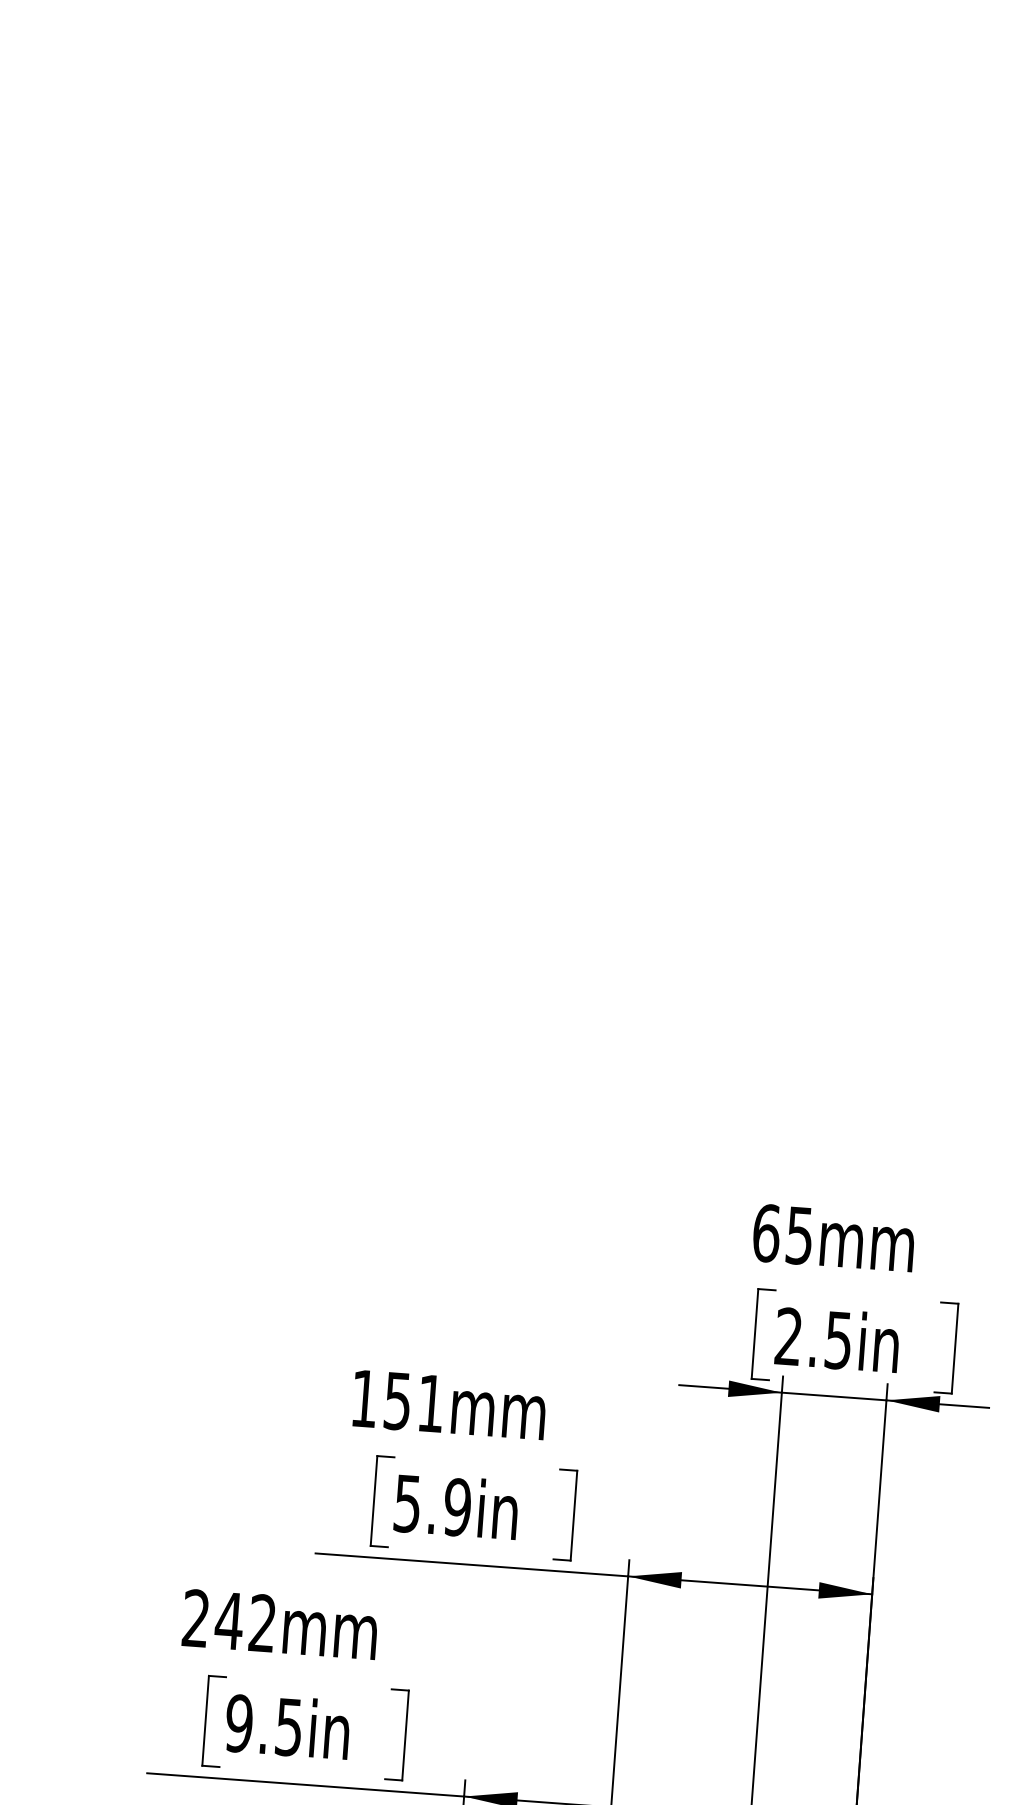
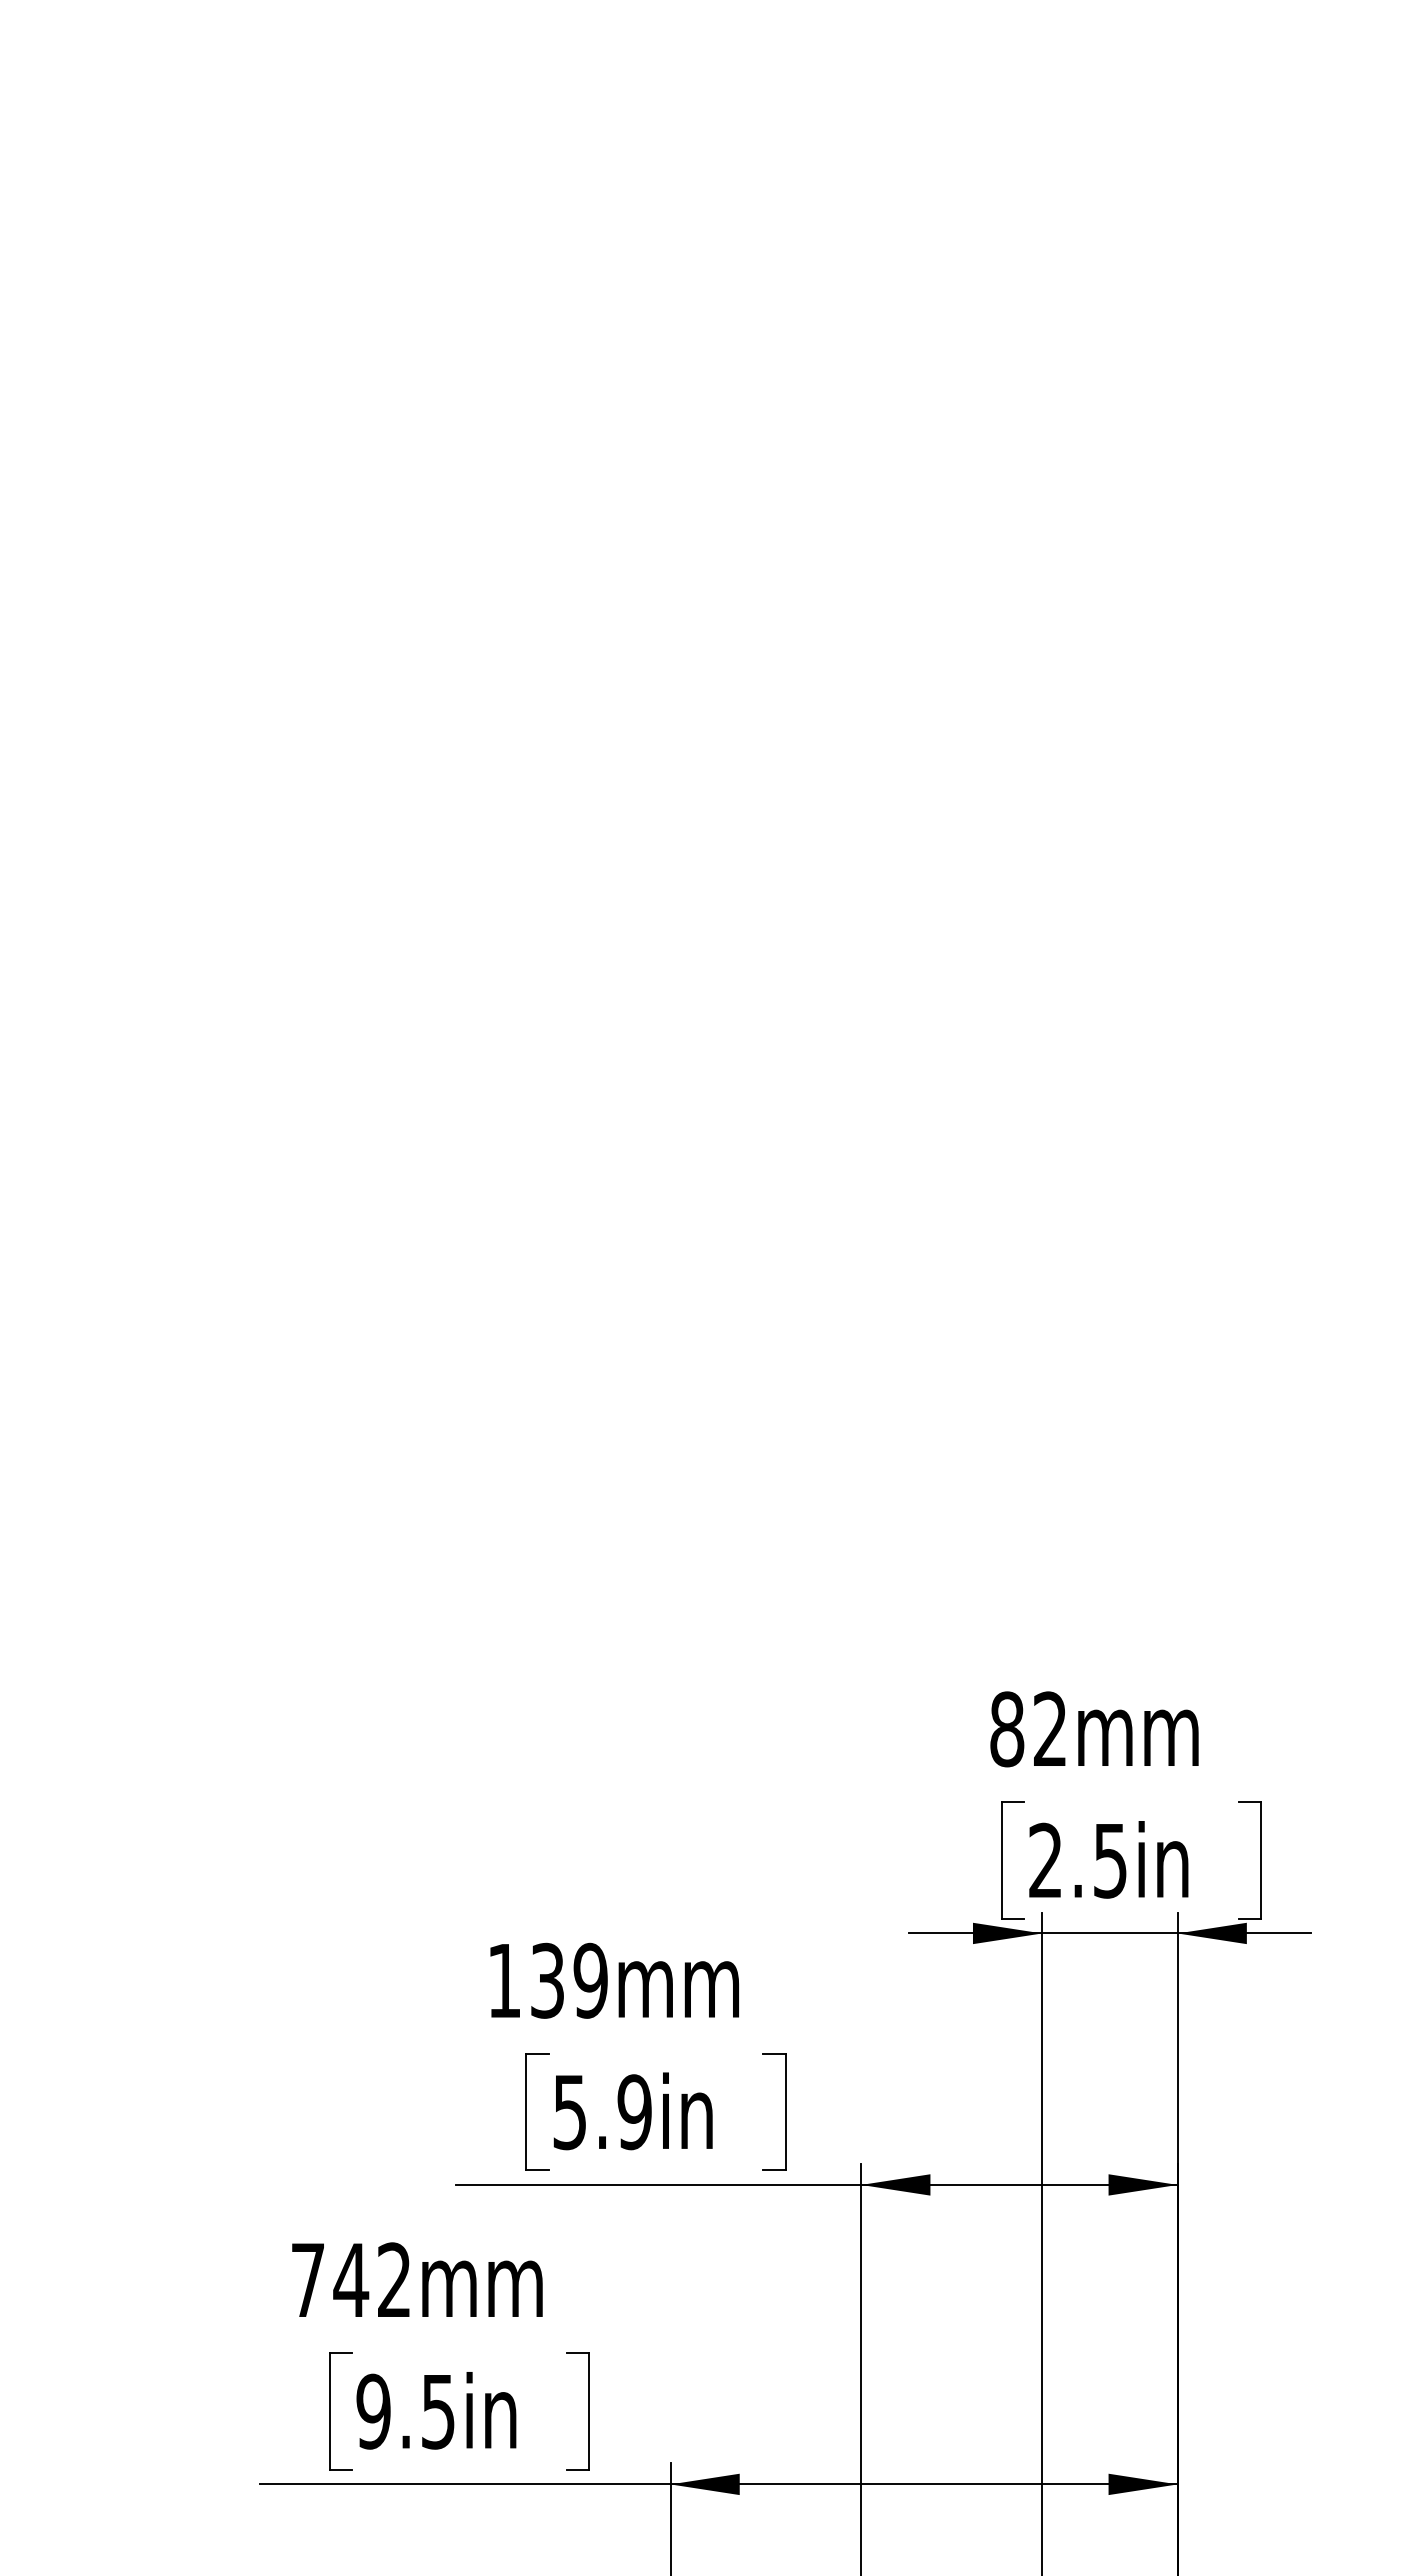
text: (782, 1234) -> (1028, 1729), 65mm -> 82mm
text: (414, 1402) -> (569, 1980), 151mm -> 139mm
text: (195, 1617) -> (307, 2279), 242mm -> 742mm

